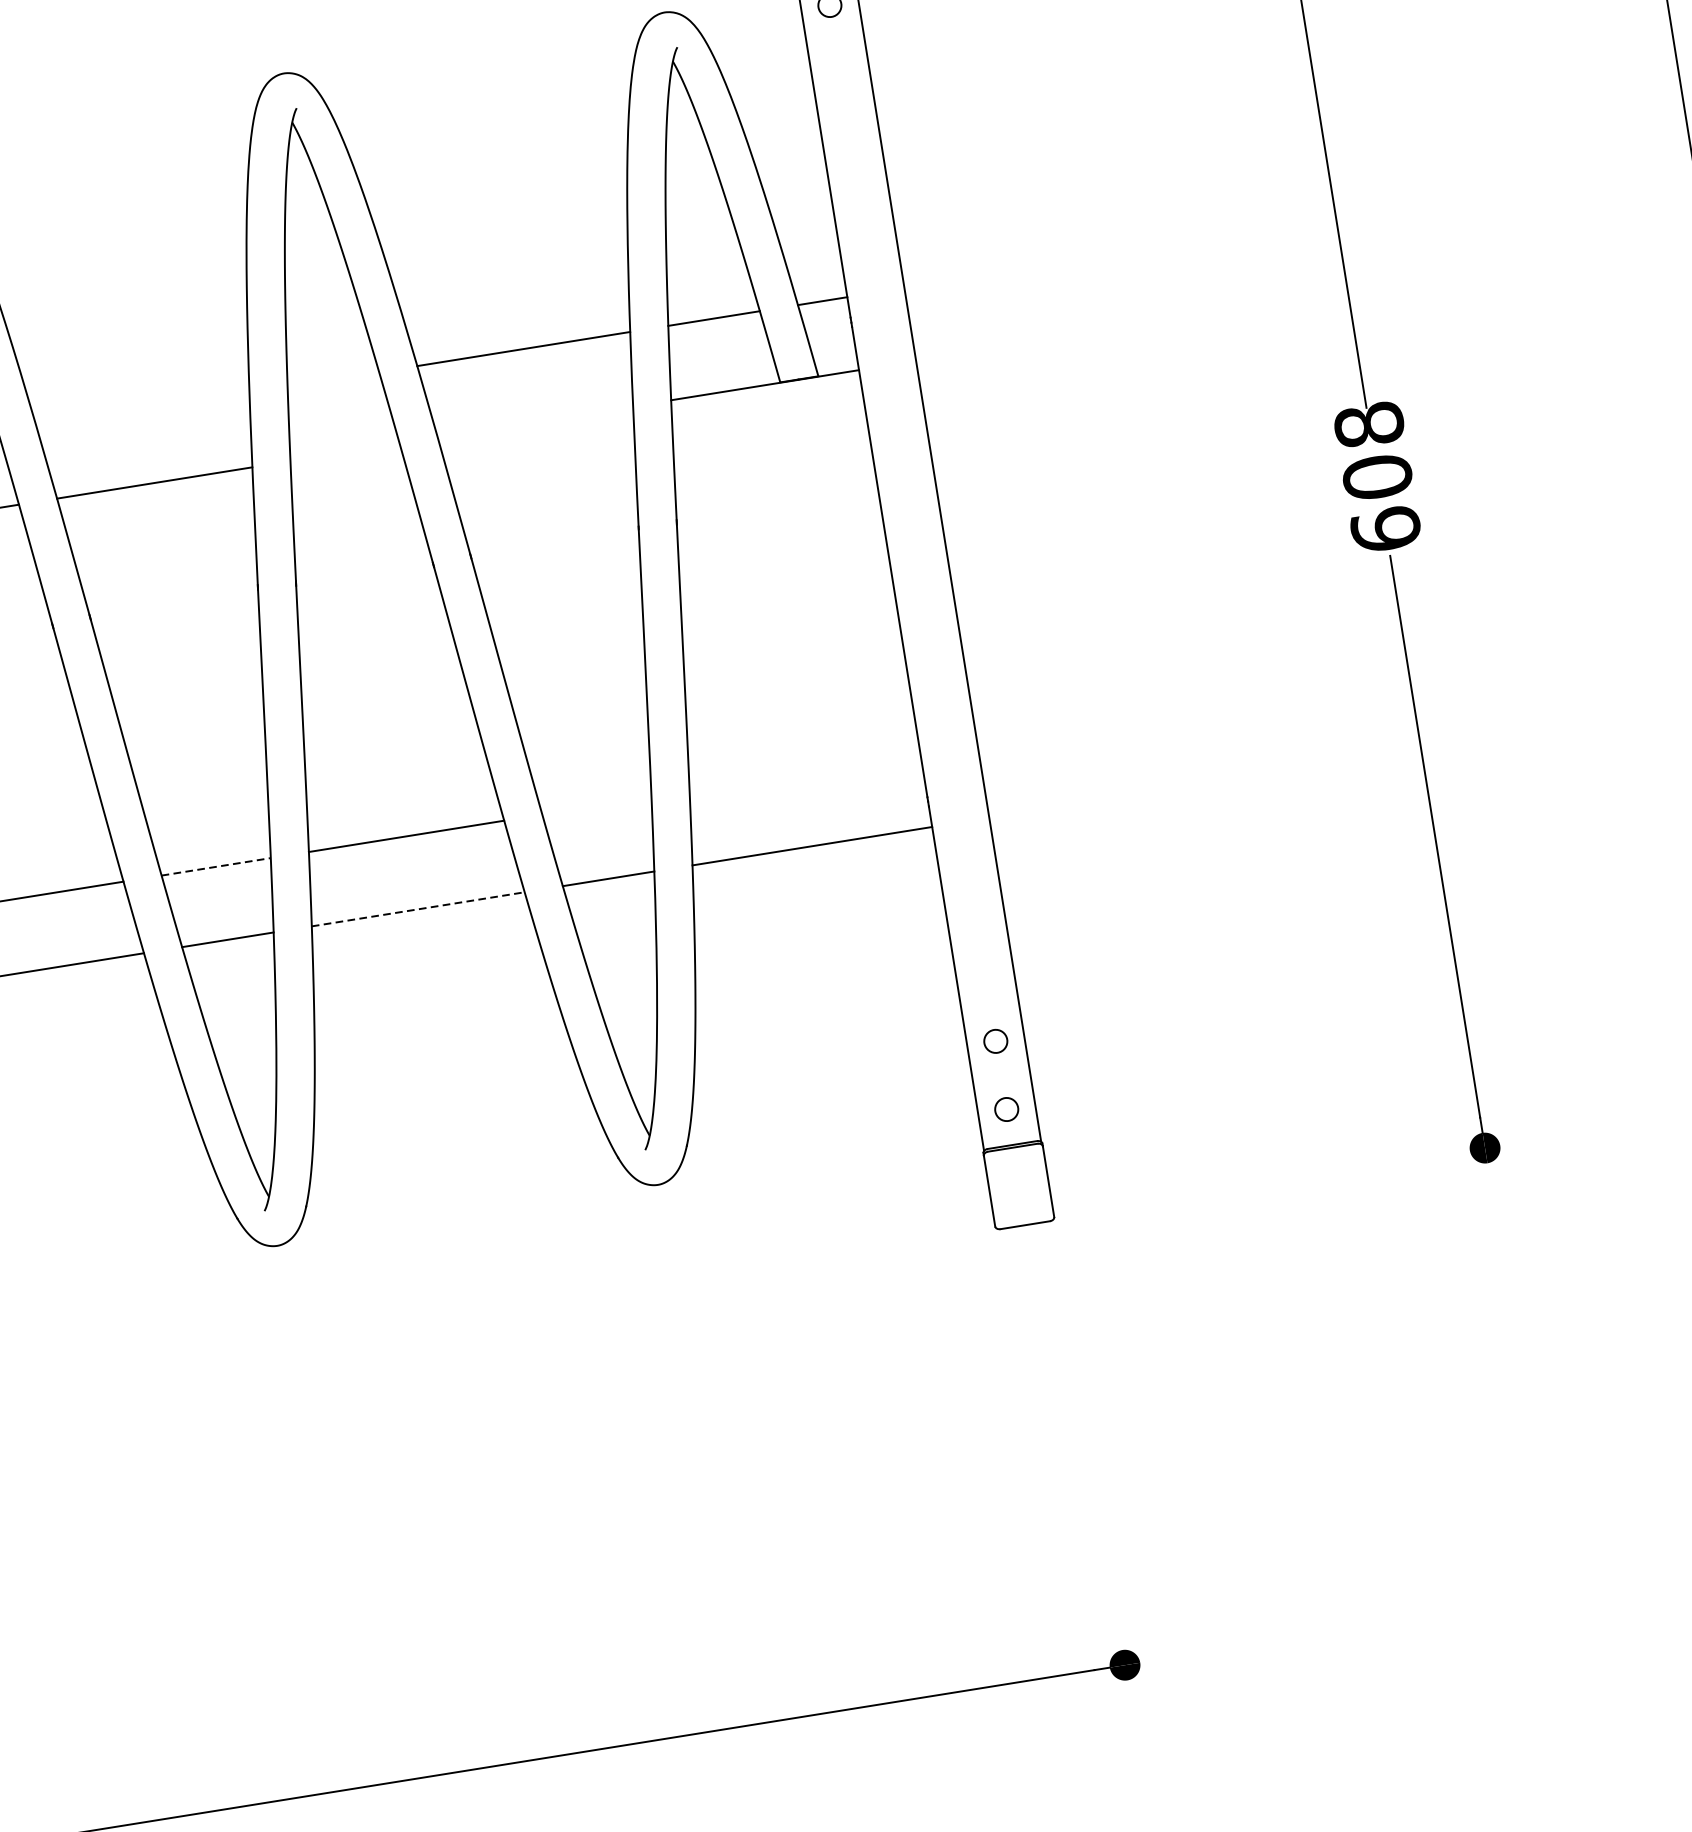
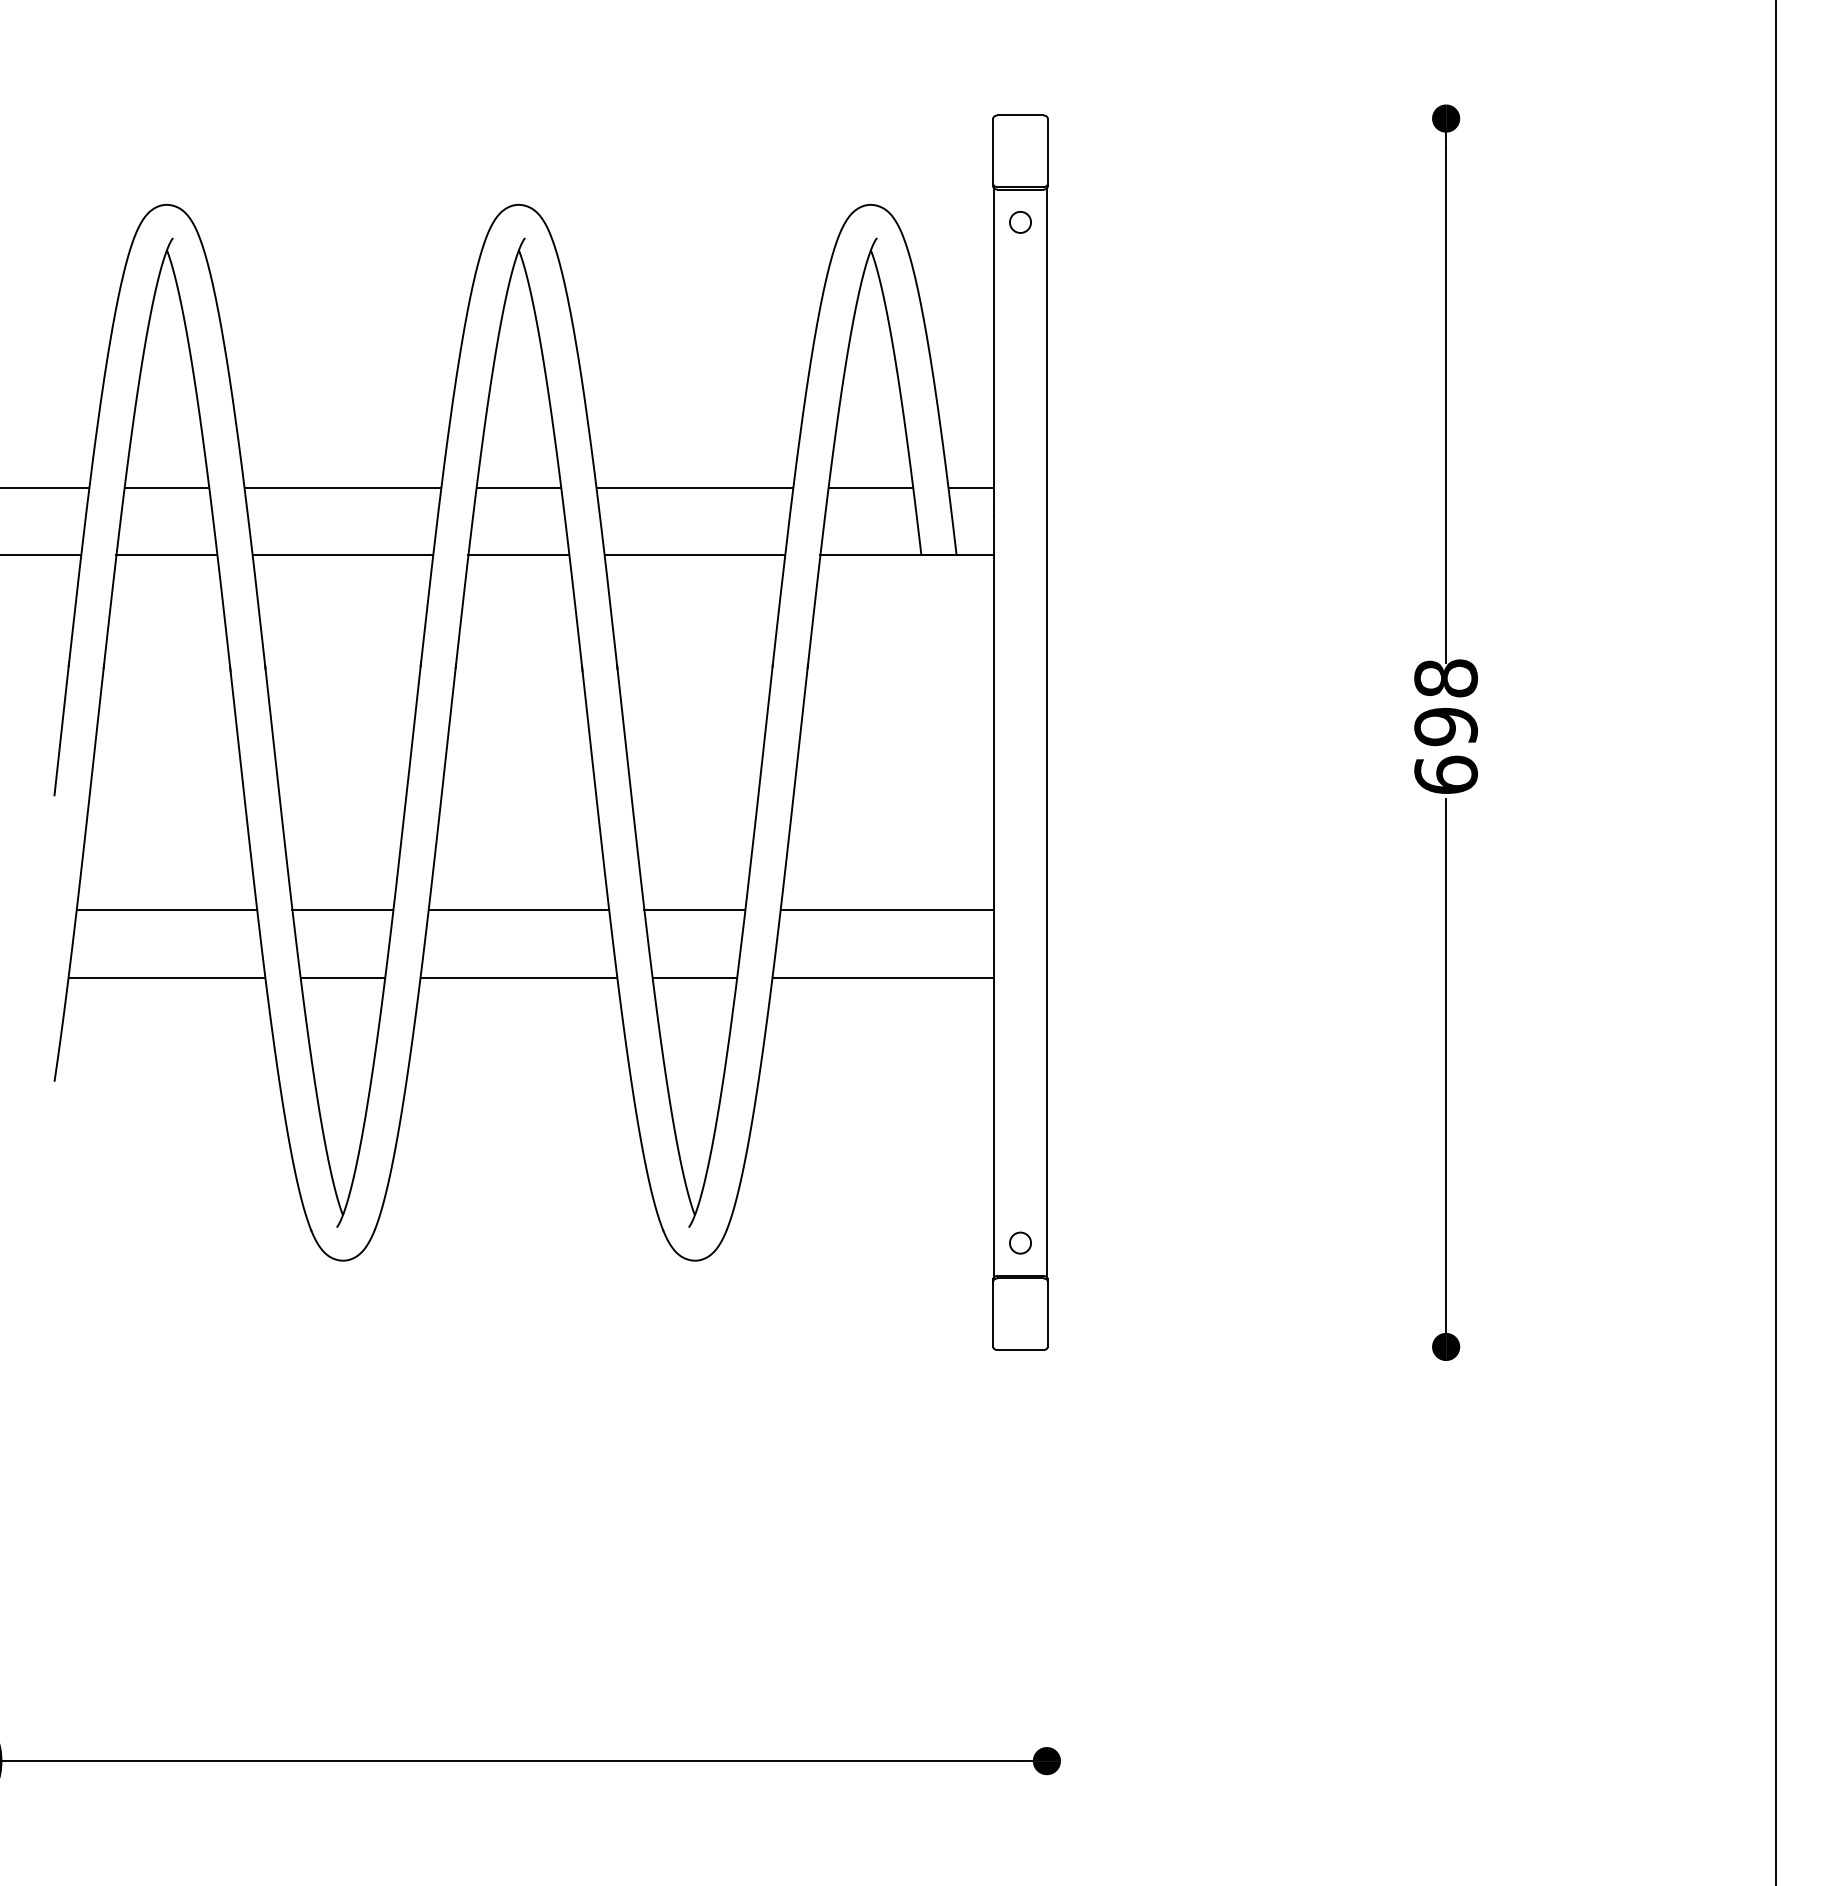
line: (332, 379) -> (518, 487), added
line: (142, 409) -> (342, 487), added
line: (534, 422) -> (694, 555), added
line: (344, 452) -> (518, 555), added
text: (1377, 476) -> (1446, 726), 608 -> 698
line: (805, 772) -> (887, 910), added
line: (596, 806) -> (694, 910), added
line: (216, 867) -> (343, 910), dashed -> solid
line: (418, 909) -> (519, 977), dashed -> solid
circle: (995, 1040) -> (1020, 1179), removed

